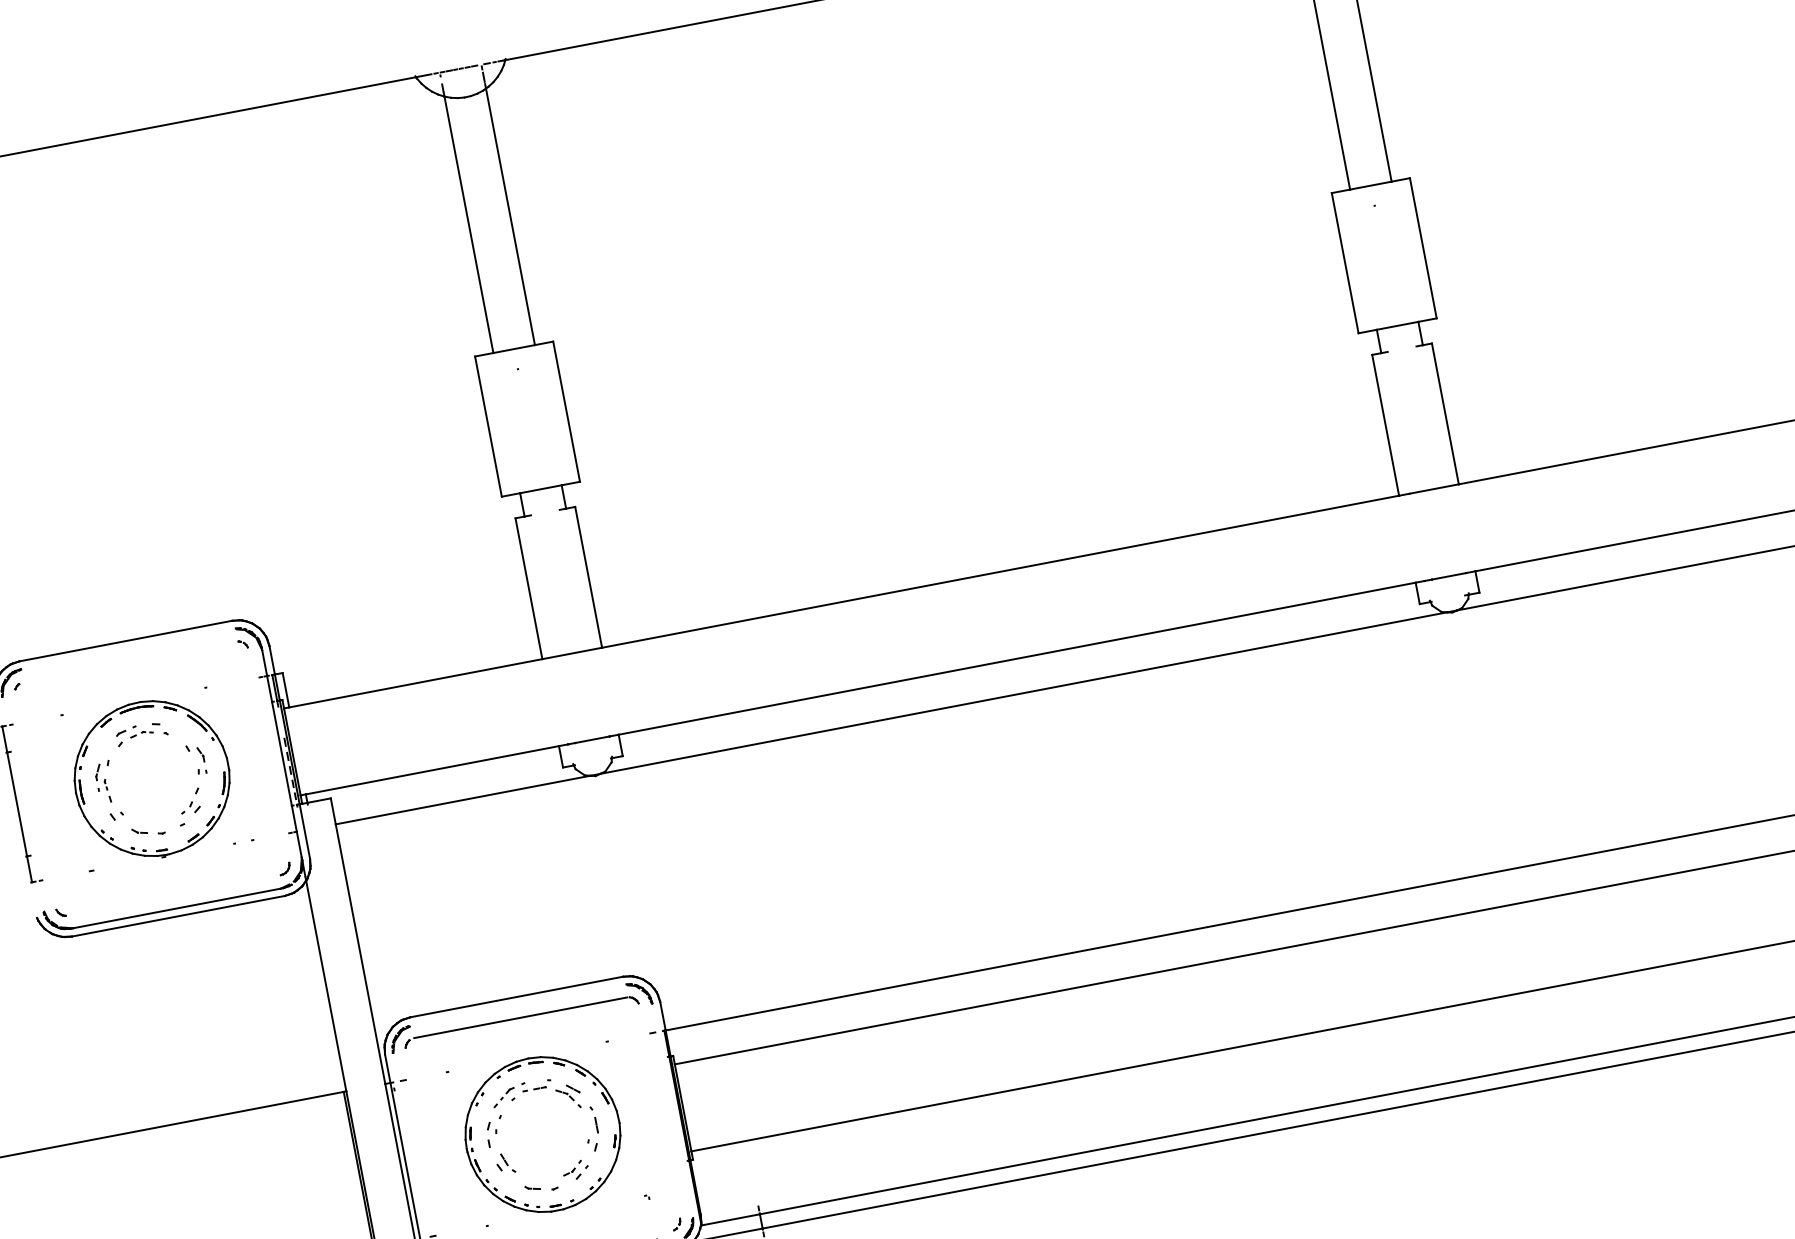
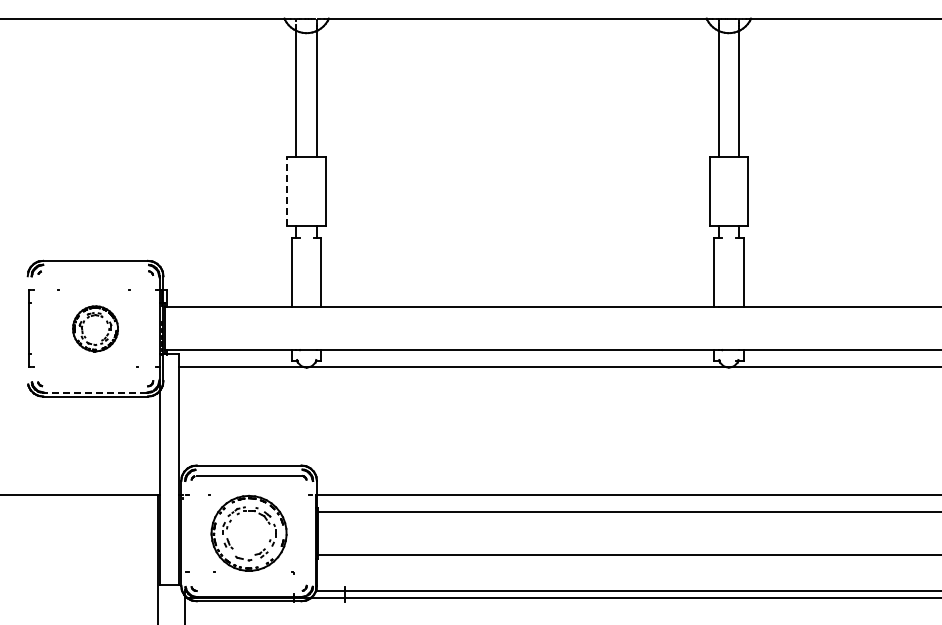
line: (488, 425) -> (287, 191), solid -> dashed
part: (151, 778) -> (95, 328), size x0.6
line: (176, 908) -> (95, 392), solid -> dashed

